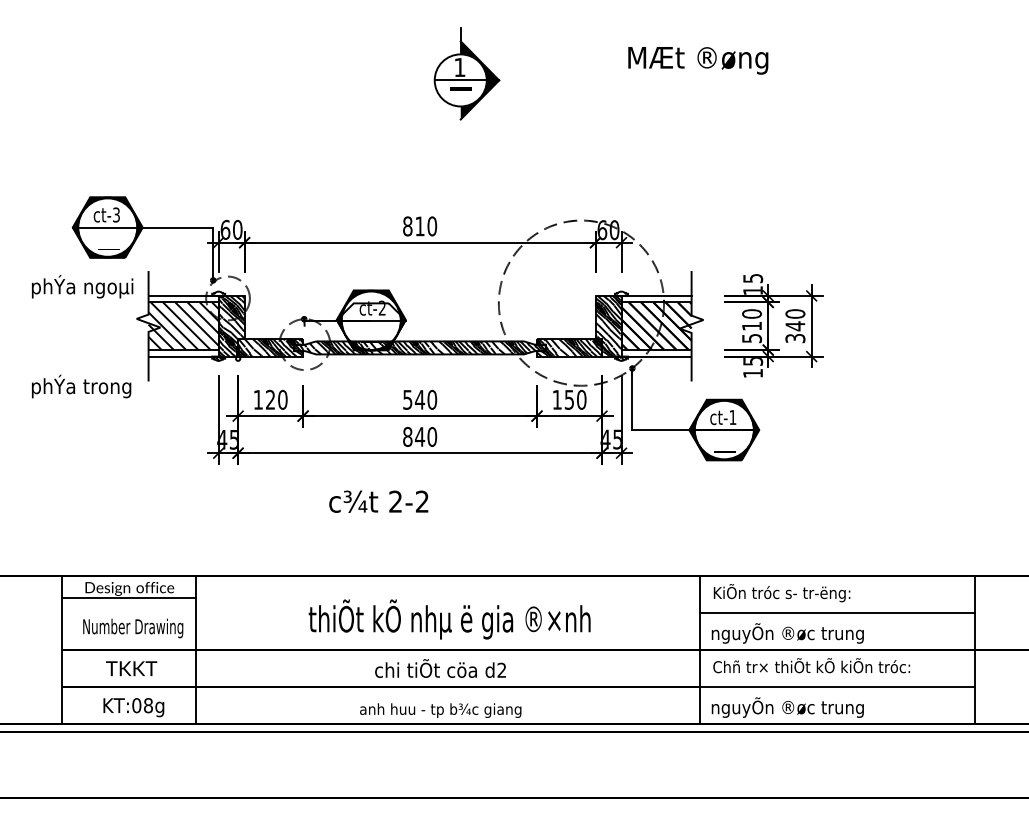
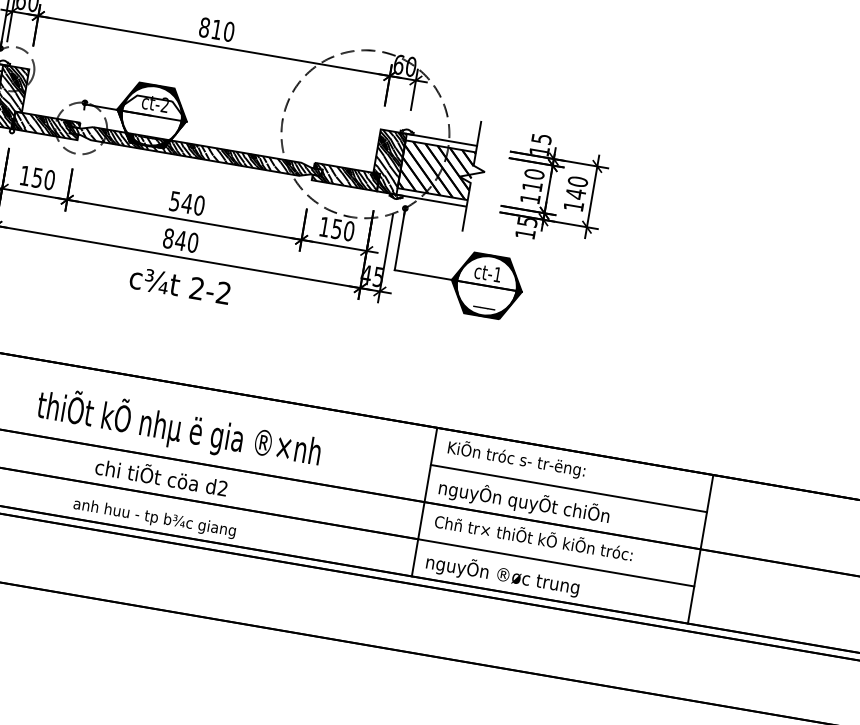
text: (752, 338) -> (530, 198), 510 -> 110
text: (795, 338) -> (573, 206), 340 -> 140
text: (270, 399) -> (37, 177), 120 -> 150
text: (378, 501) -> (179, 285), moved
text: (818, 633) -> (546, 505), nguyÕn ®øc trung -> nguyÔn quyÕt chiÕn

